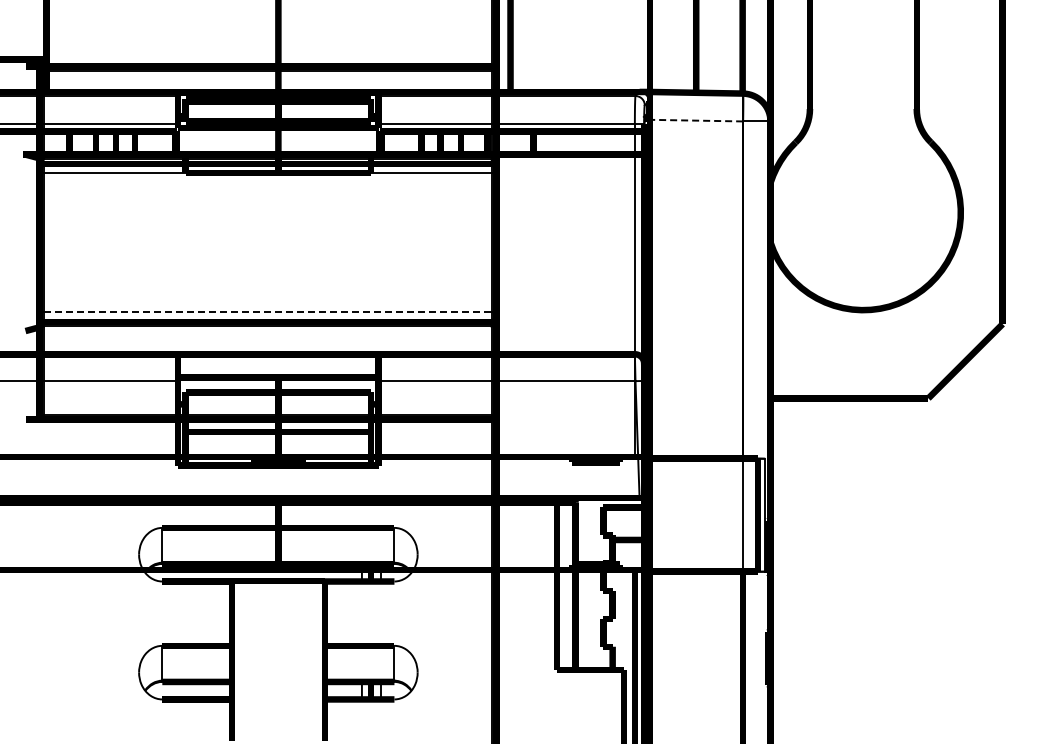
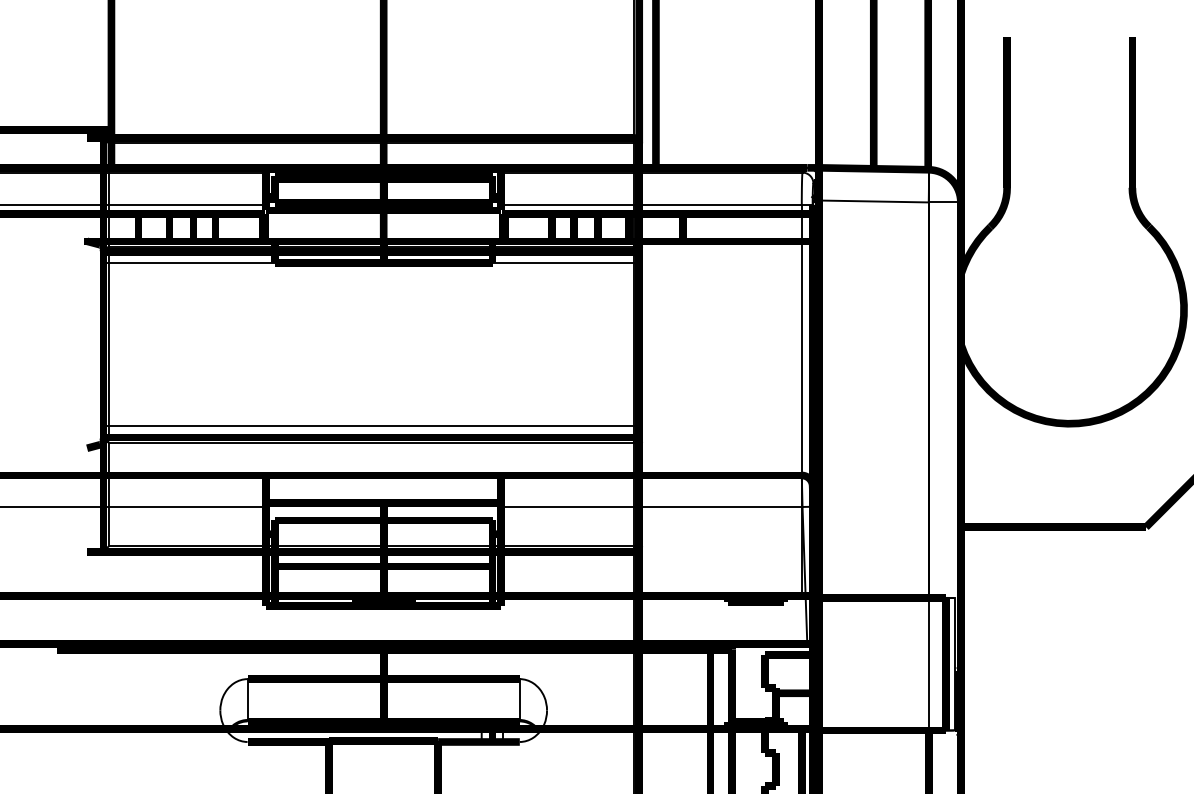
line: (696, 120) -> (874, 201), dashed -> solid
line: (267, 312) -> (370, 426), dashed -> solid

